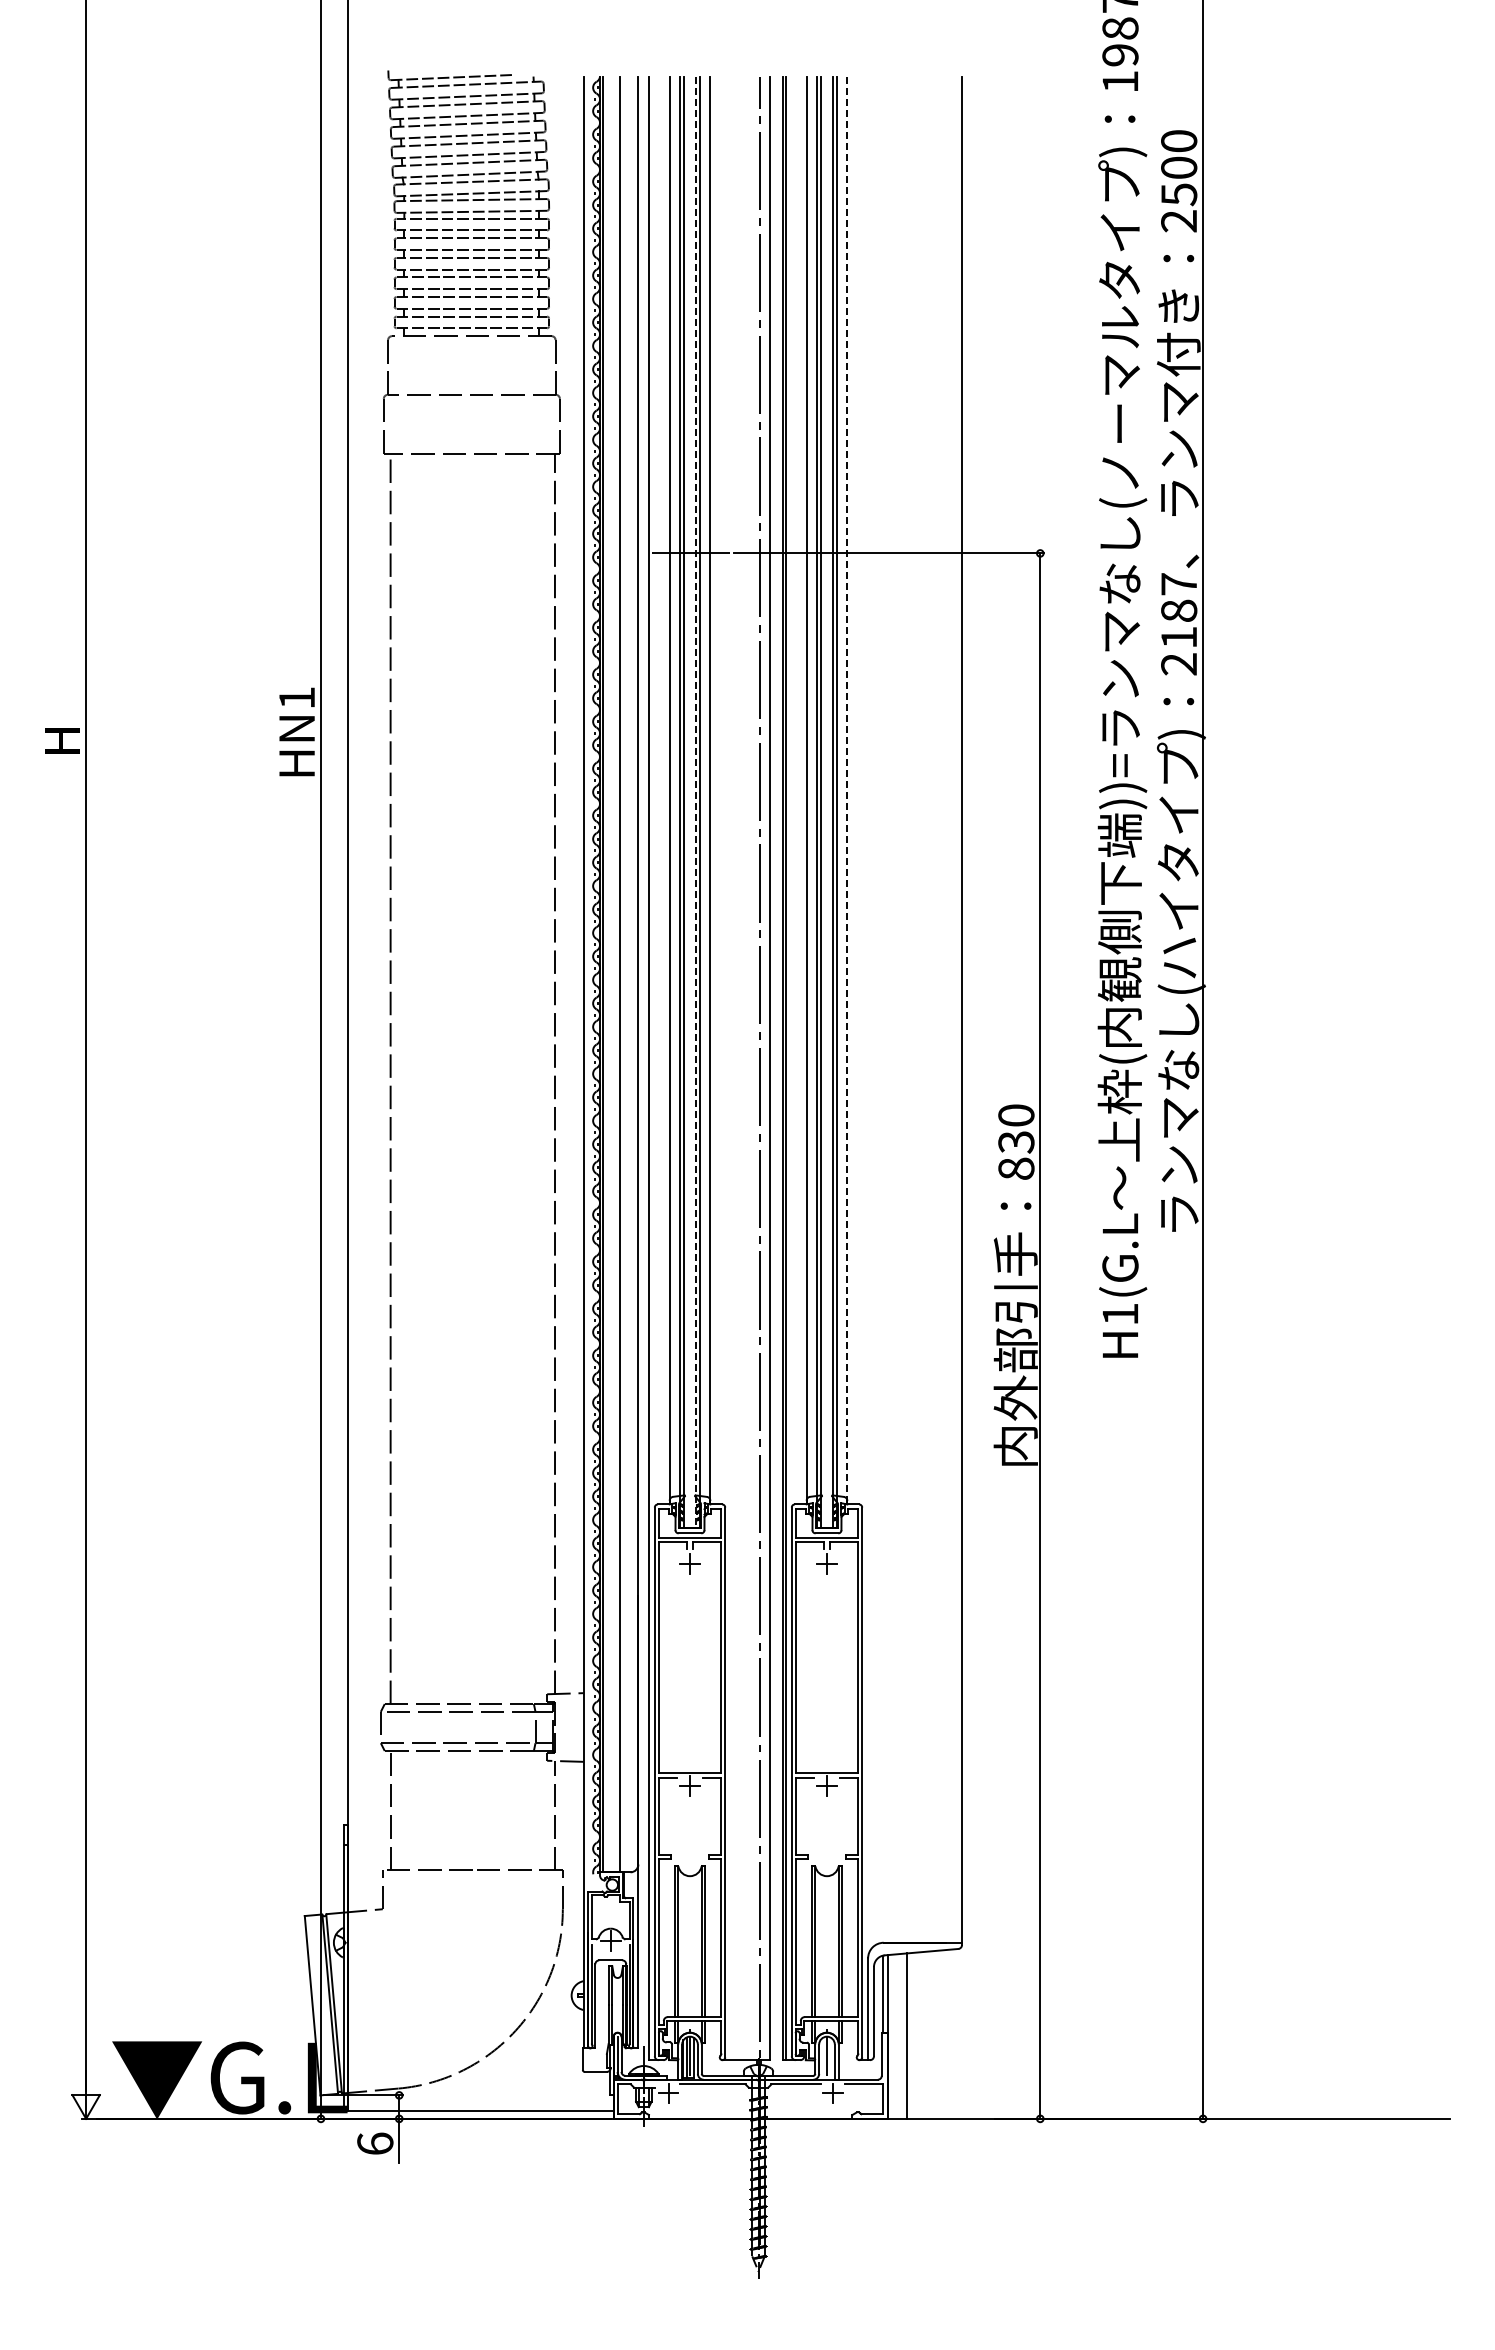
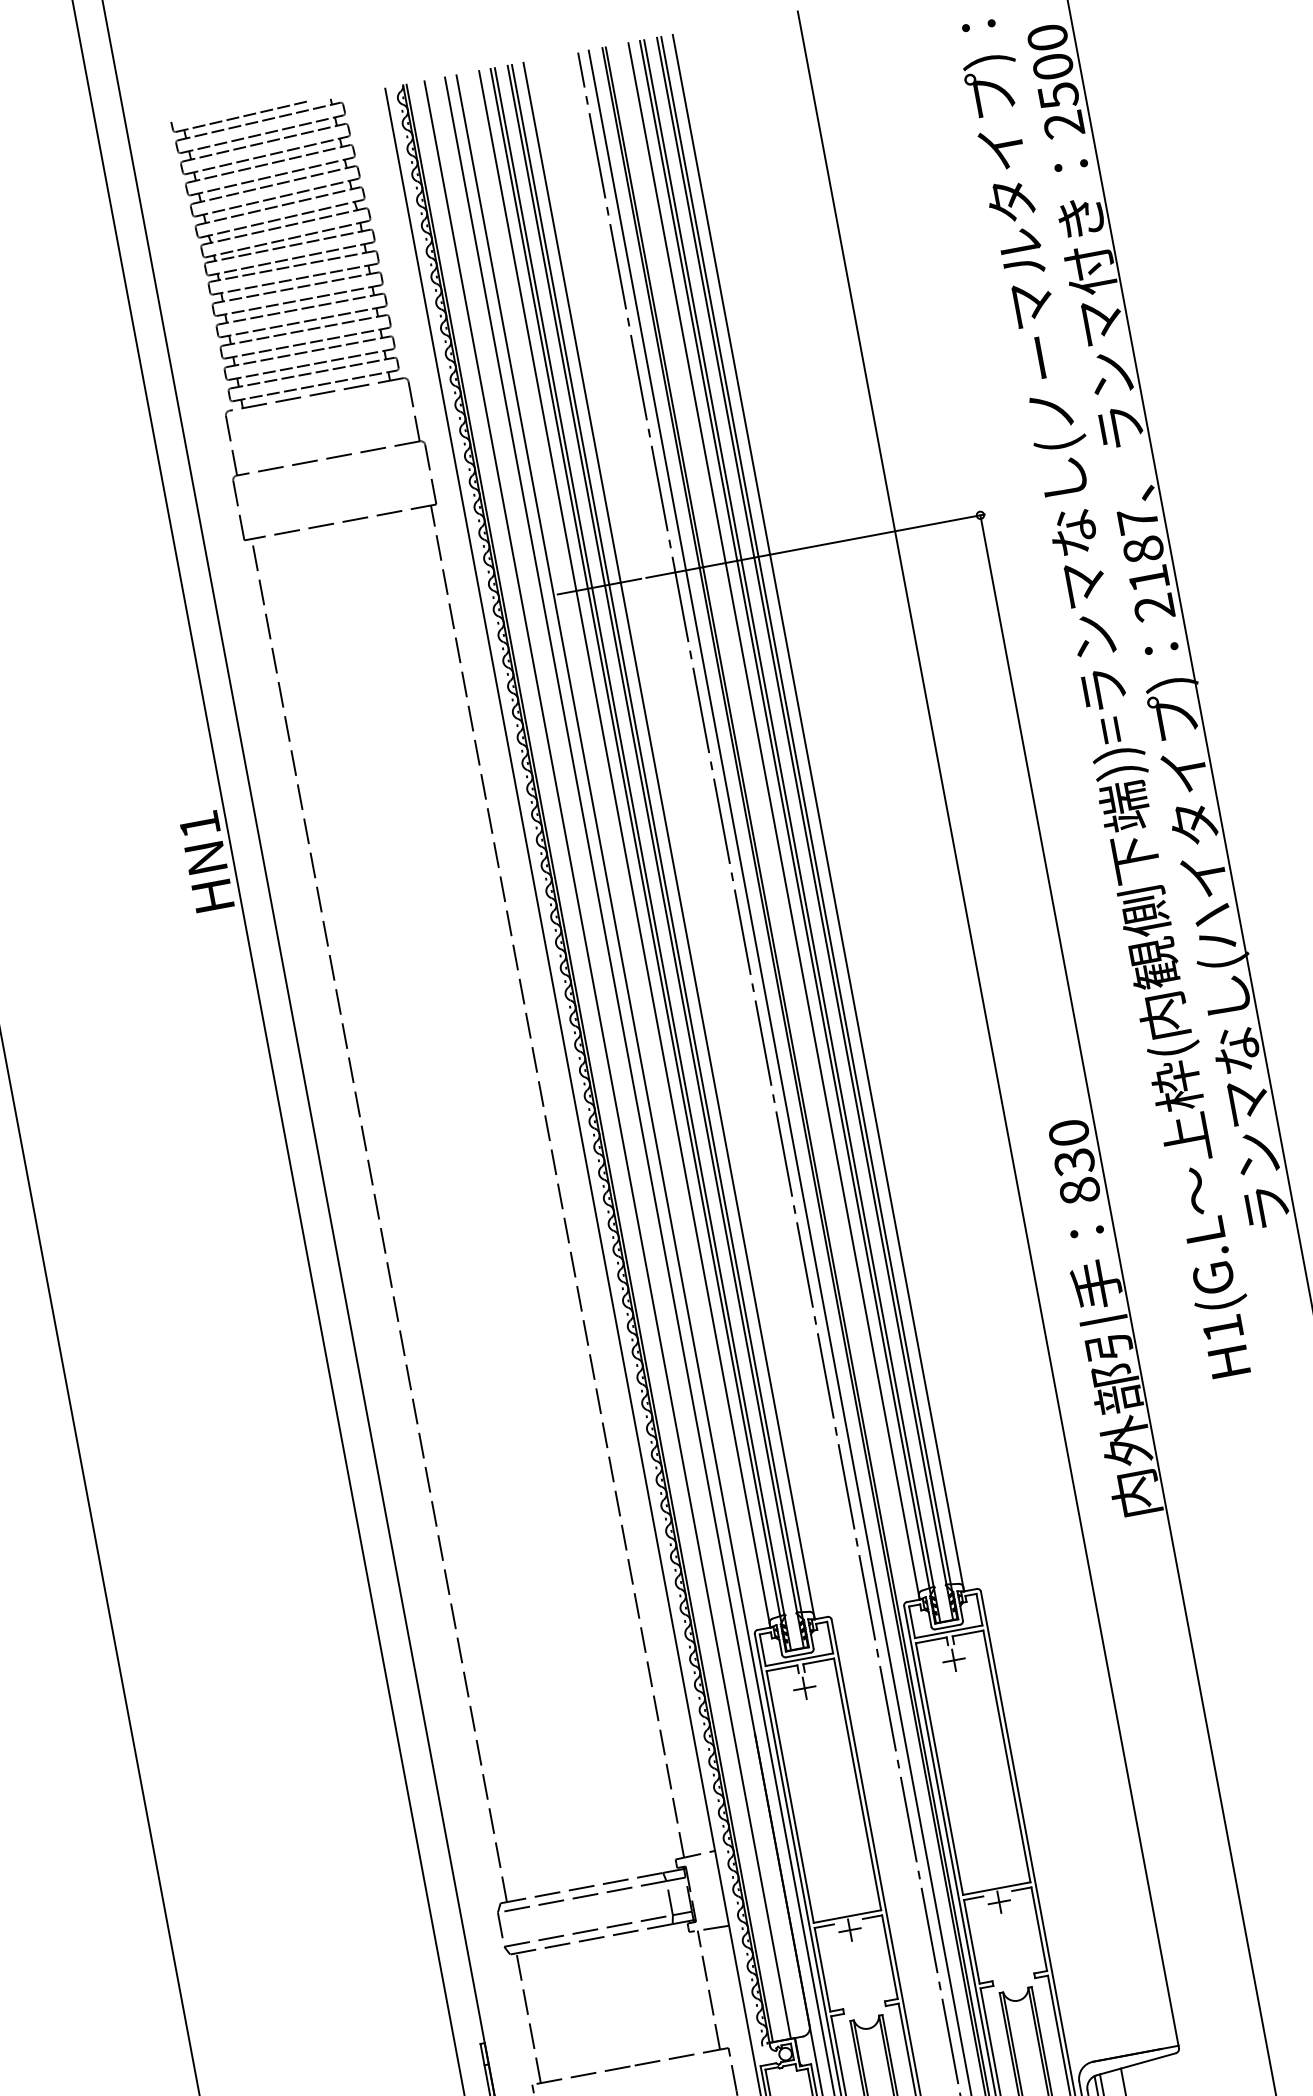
line: (847, 790) -> (818, 813), dashed -> solid
line: (695, 802) -> (655, 857), dashed -> solid

